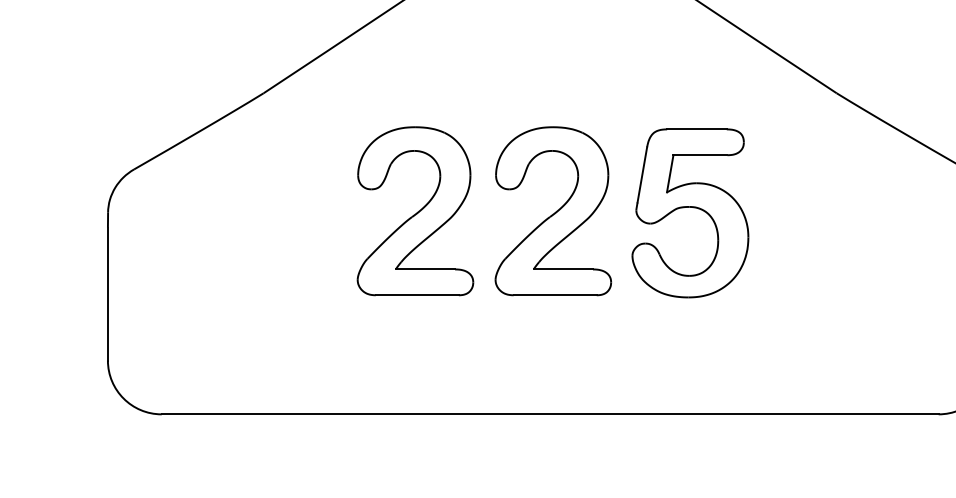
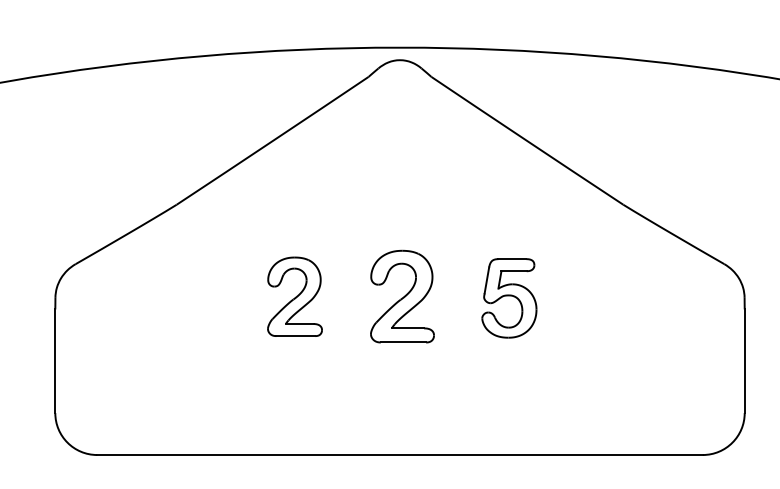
part: (414, 210) -> (294, 296), size x0.6
part: (553, 210) -> (402, 296), size x0.7
part: (690, 213) -> (509, 298), size x0.6

